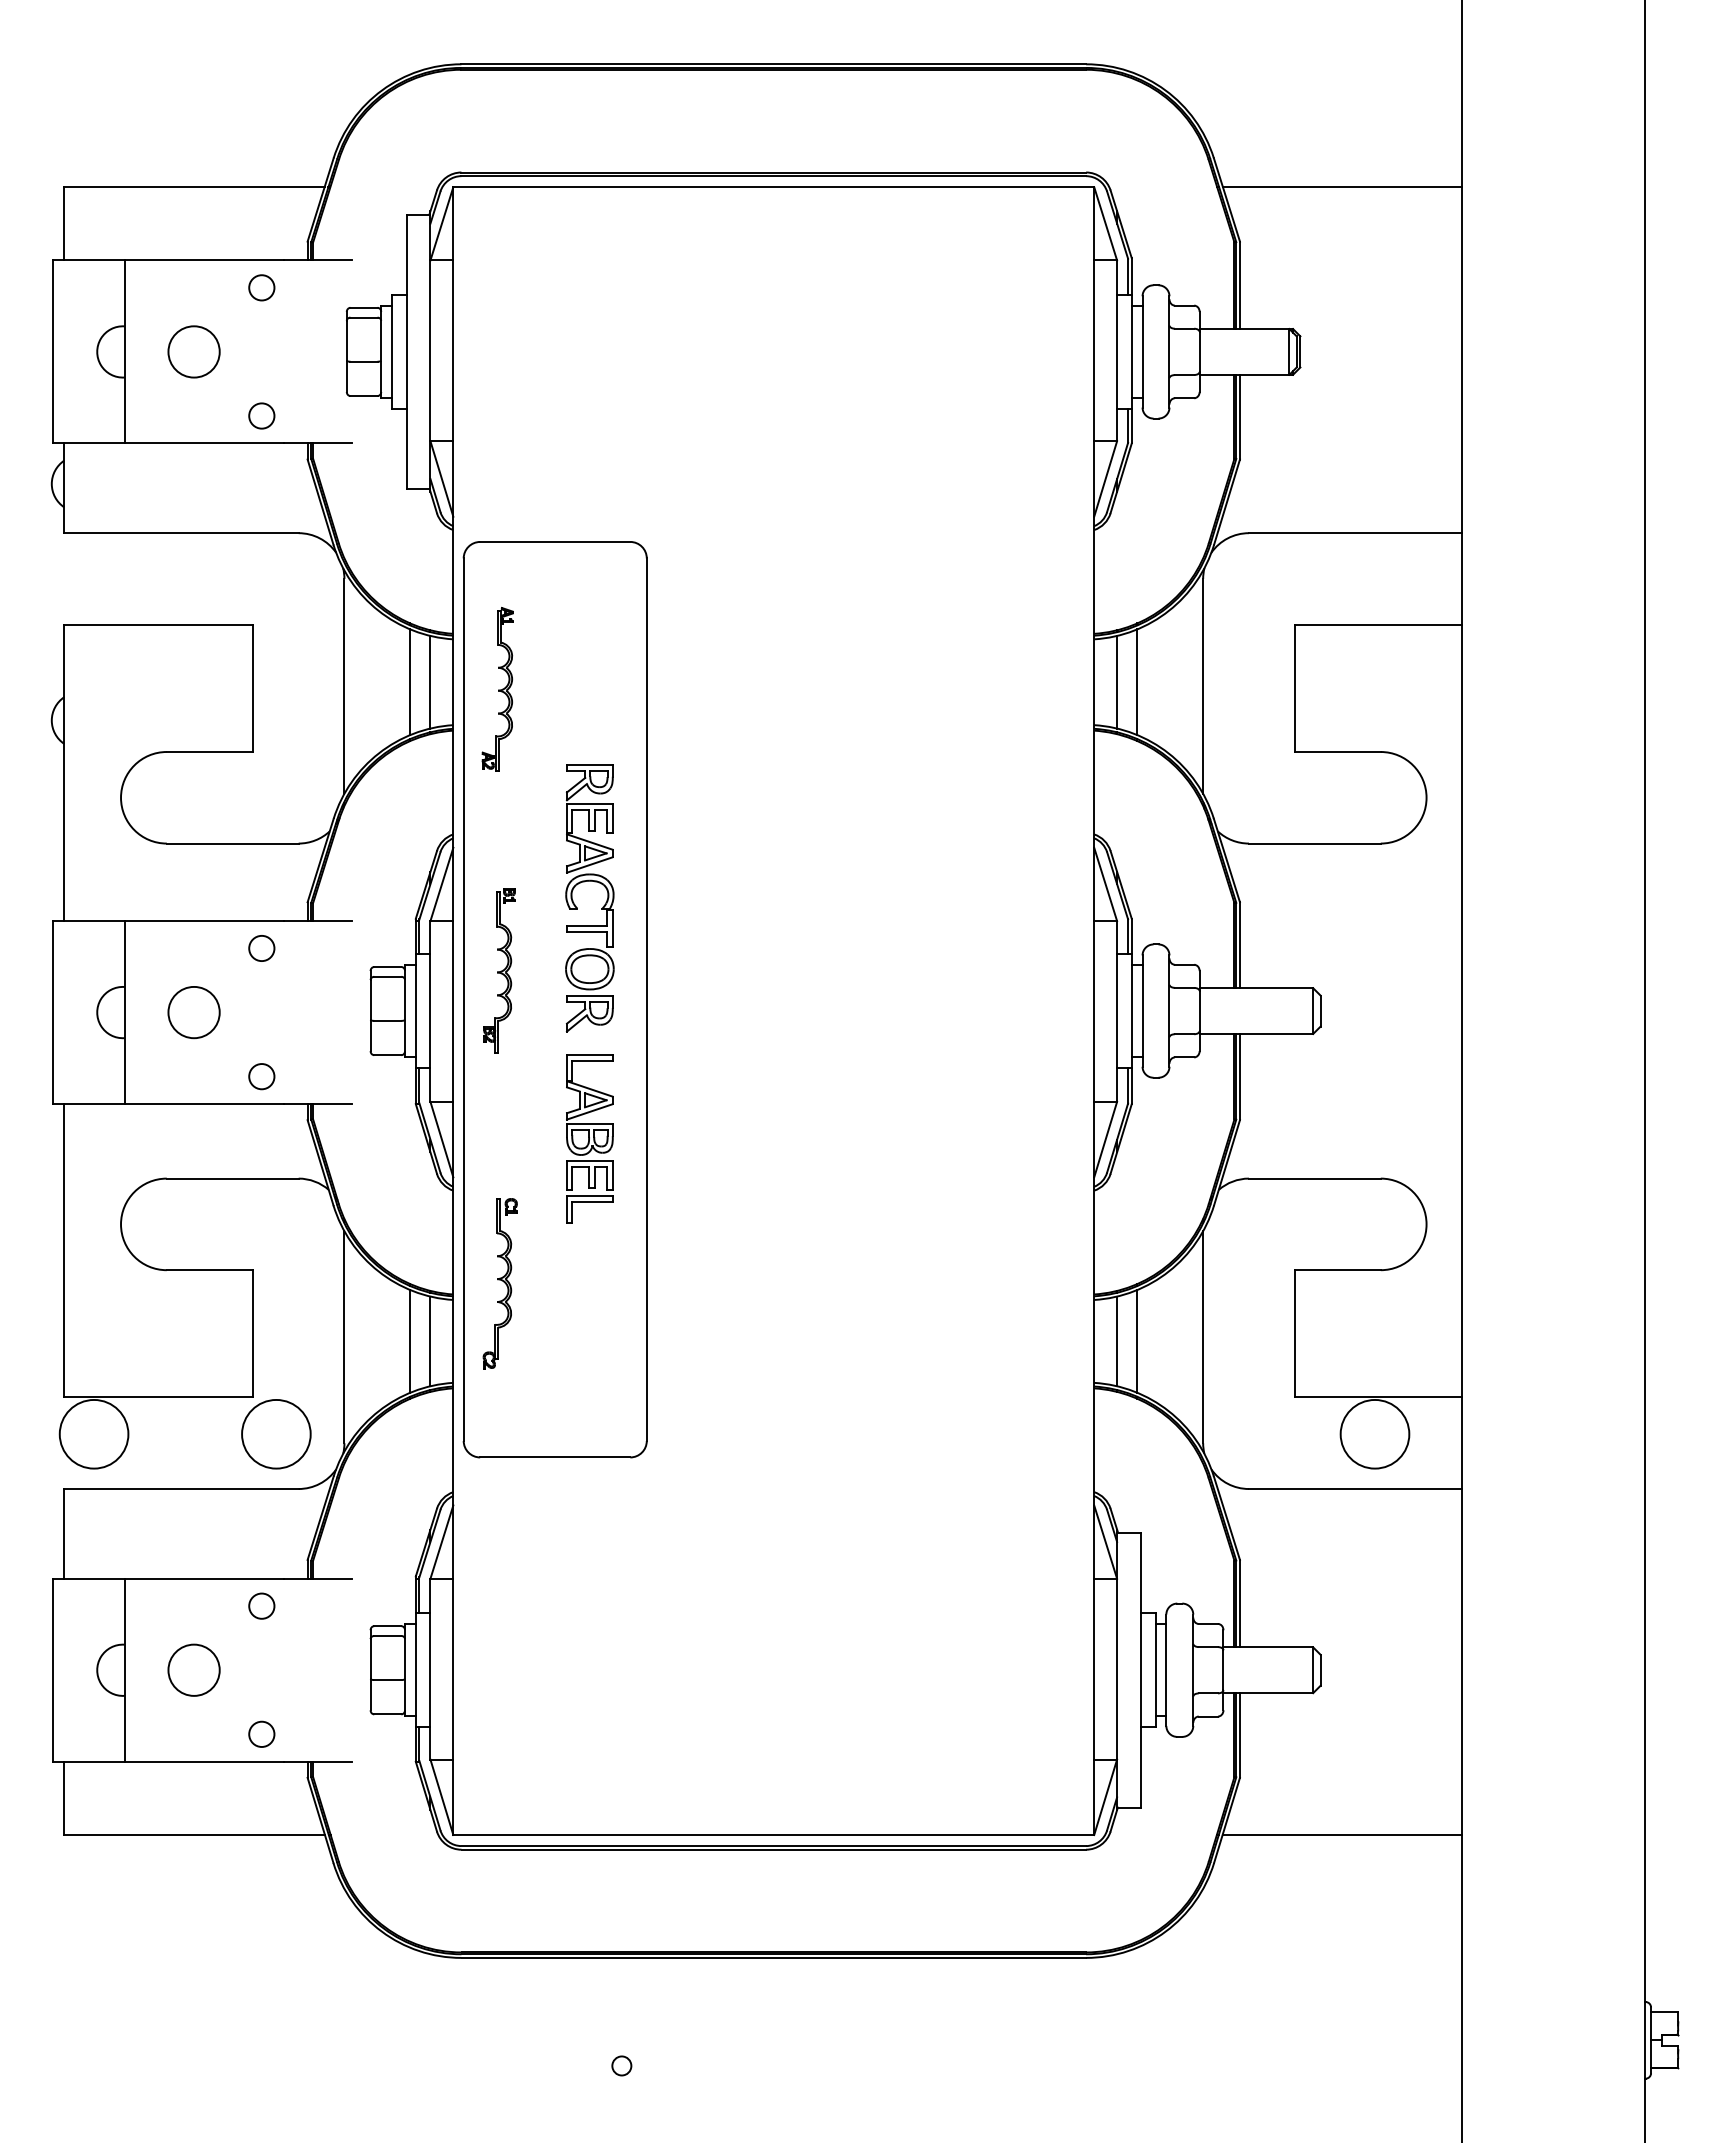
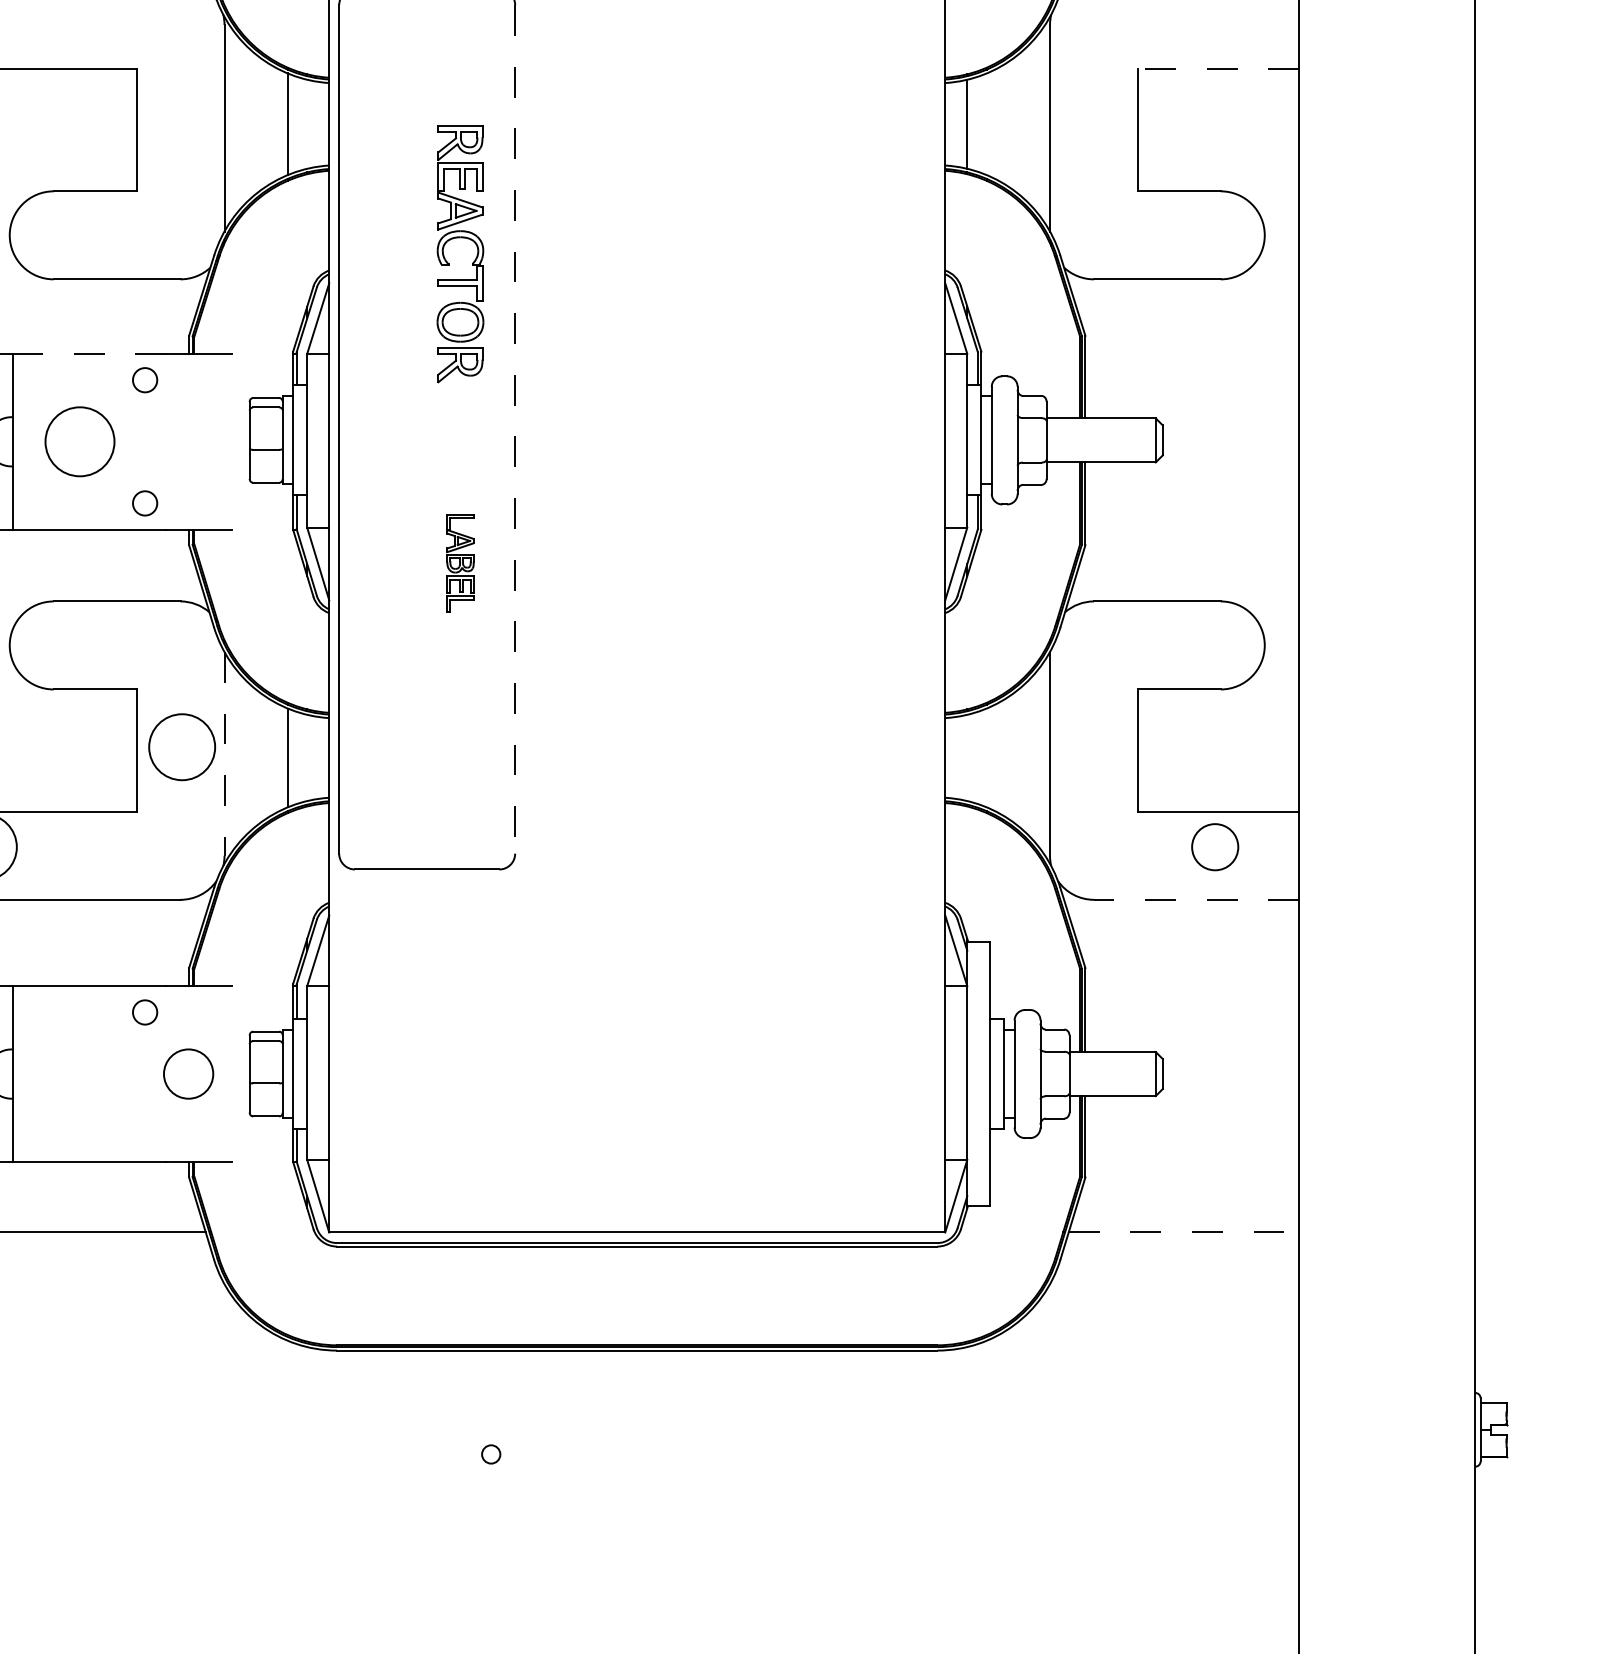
line: (1378, 624) -> (1218, 68), solid -> dashed
line: (430, 681) -> (307, 123), removed
line: (1137, 682) -> (986, 124), removed
part: (497, 689) -> (371, 131), removed
part: (577, 907) -> (448, 262), moved
line: (204, 921) -> (90, 354), solid -> dashed
part: (499, 970) -> (373, 401), removed
line: (646, 1000) -> (514, 430), solid -> dashed
circle: (193, 1012) -> (79, 441), size x1.4
part: (589, 1138) -> (460, 562), size x0.6
part: (499, 1283) -> (373, 702), removed
line: (344, 1337) -> (224, 754), solid -> dashed
line: (430, 1341) -> (307, 758), removed
line: (1117, 1341) -> (967, 758), removed
line: (1137, 1341) -> (986, 758), removed
circle: (1374, 1433) -> (1214, 846), size x0.7
circle: (276, 1434) -> (182, 747), moved
line: (1355, 1488) -> (1196, 899), solid -> dashed
circle: (193, 1669) -> (188, 1073), moved
circle: (261, 1733) -> (144, 1134), removed
line: (1342, 1835) -> (1183, 1232), solid -> dashed

